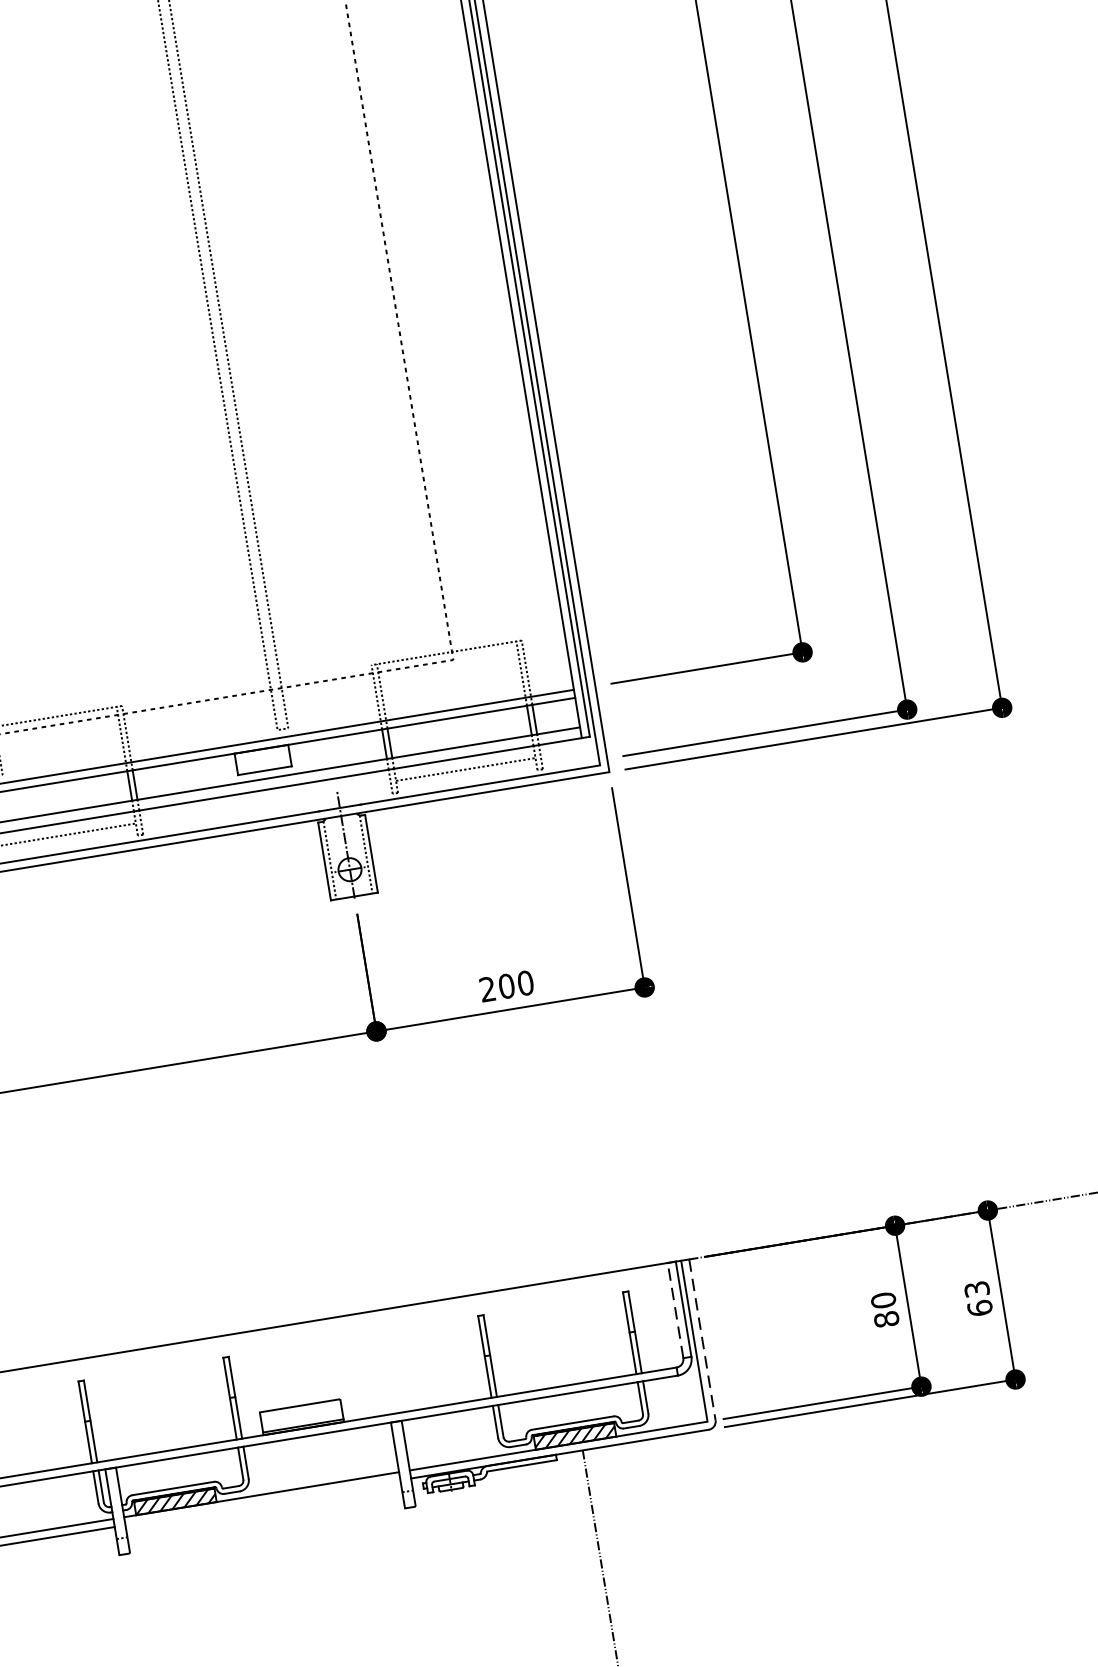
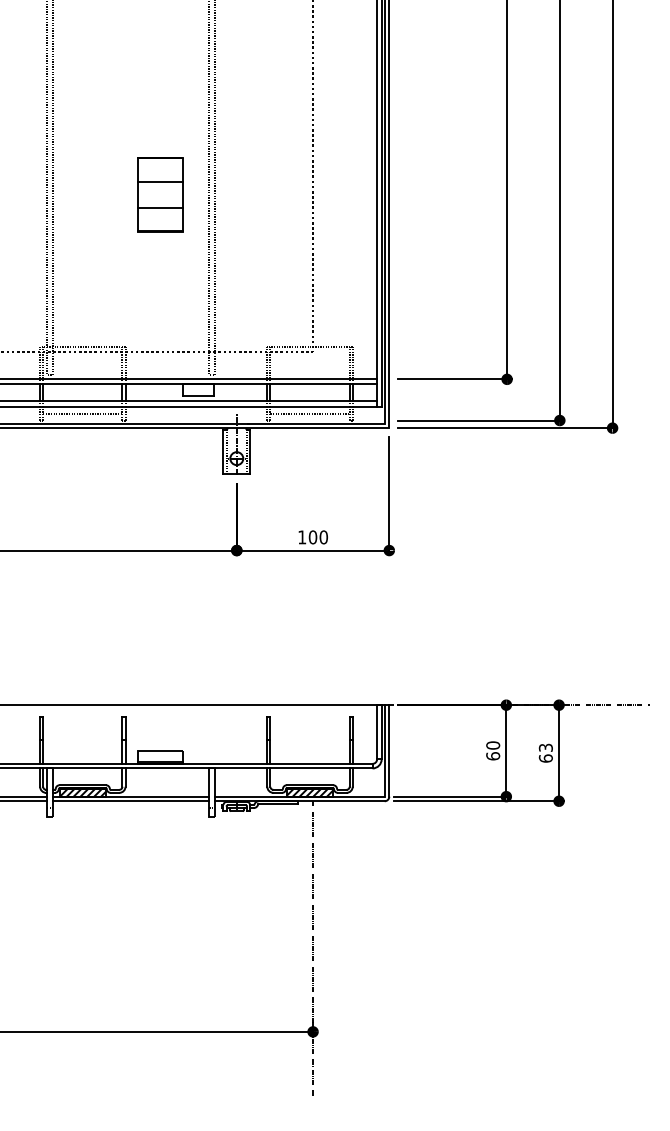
part: (139, 427) -> (160, 194), added
text: (488, 989) -> (302, 537), 200 -> 100
line: (676, 1309) -> (377, 731), dashed -> solid
text: (887, 1319) -> (493, 756), 80 -> 60
line: (702, 1339) -> (389, 750), dashed -> solid
line: (263, 1503) -> (131, 801), added

